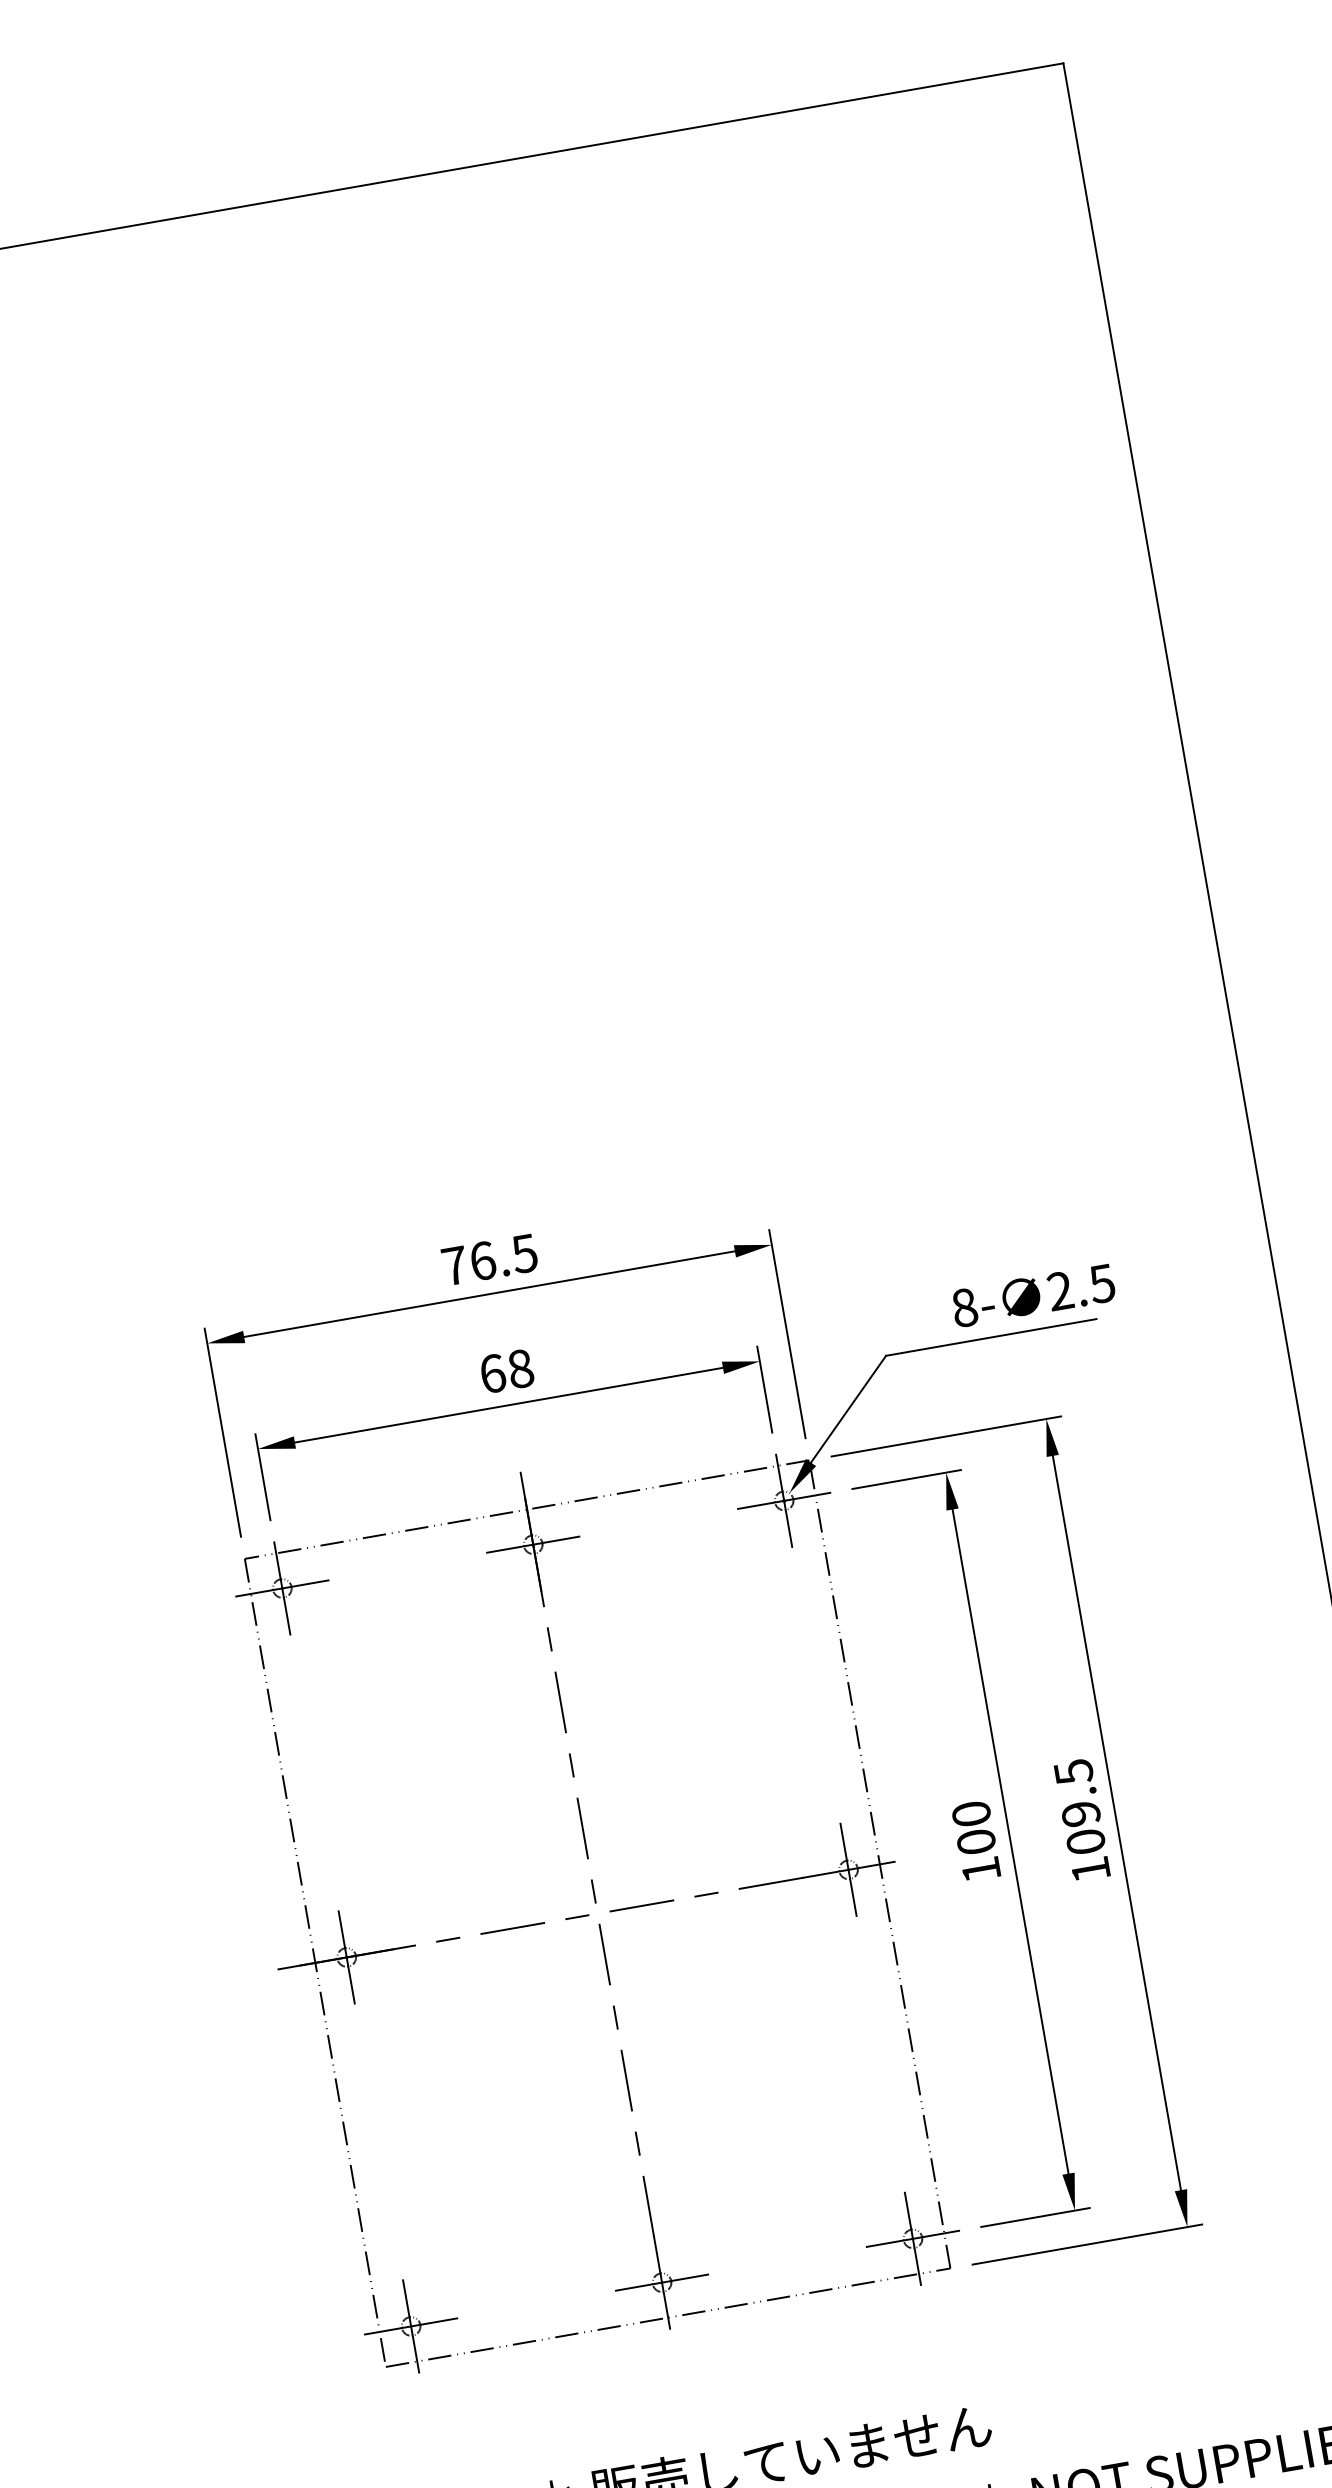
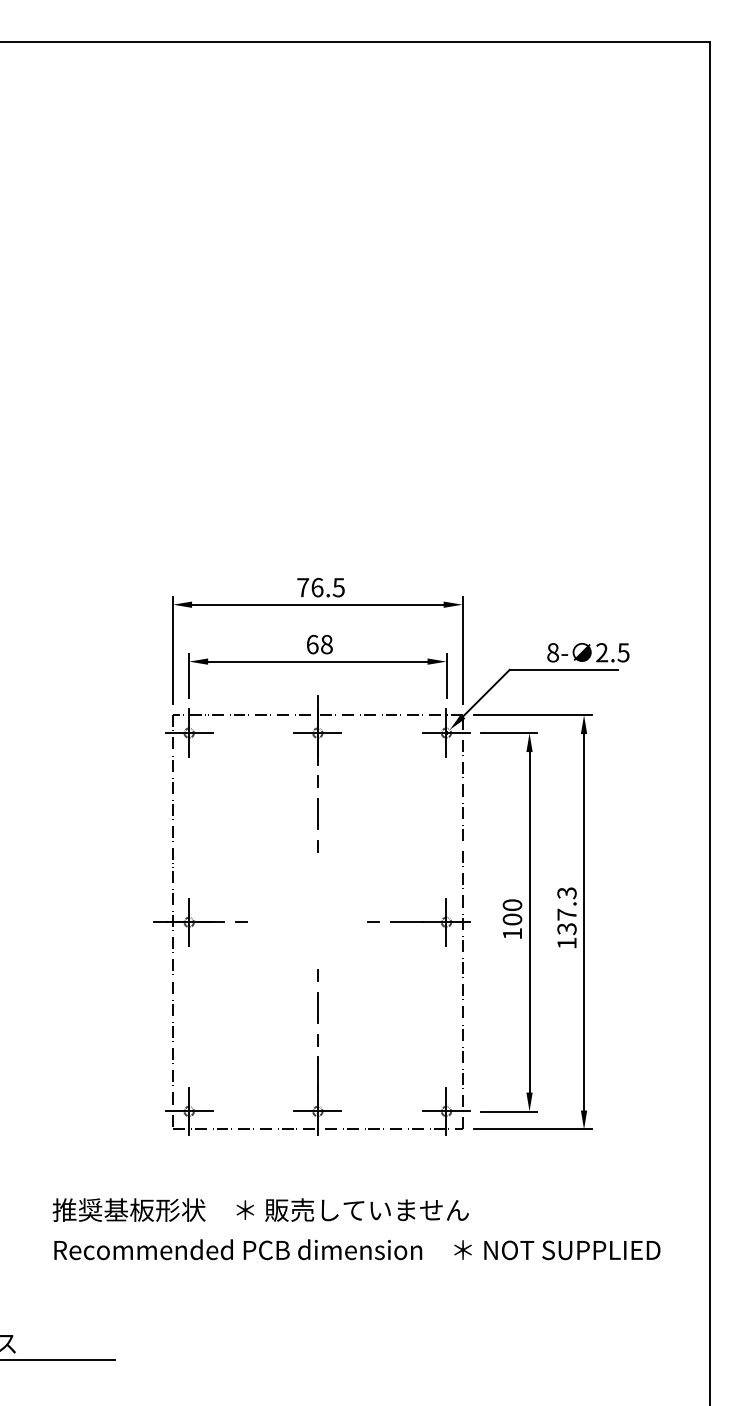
text: (1078, 1807) -> (566, 911), 109.5 -> 137.3
line: (582, 1828) -> (317, 878), removed
part: (620, 1910) -> (329, 922), removed
line: (513, 1928) -> (274, 922), removed

